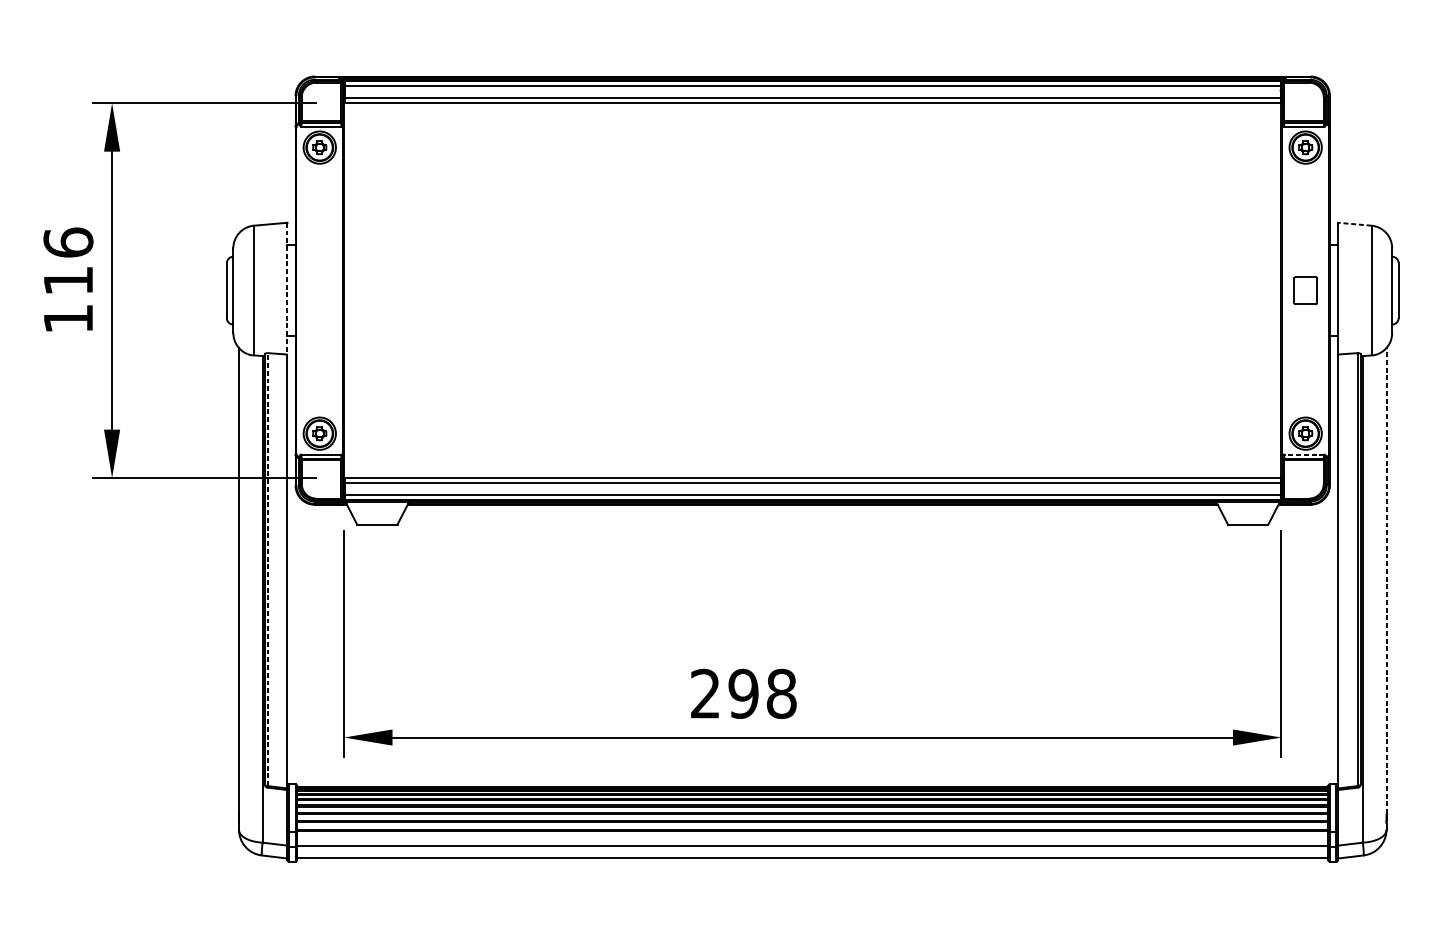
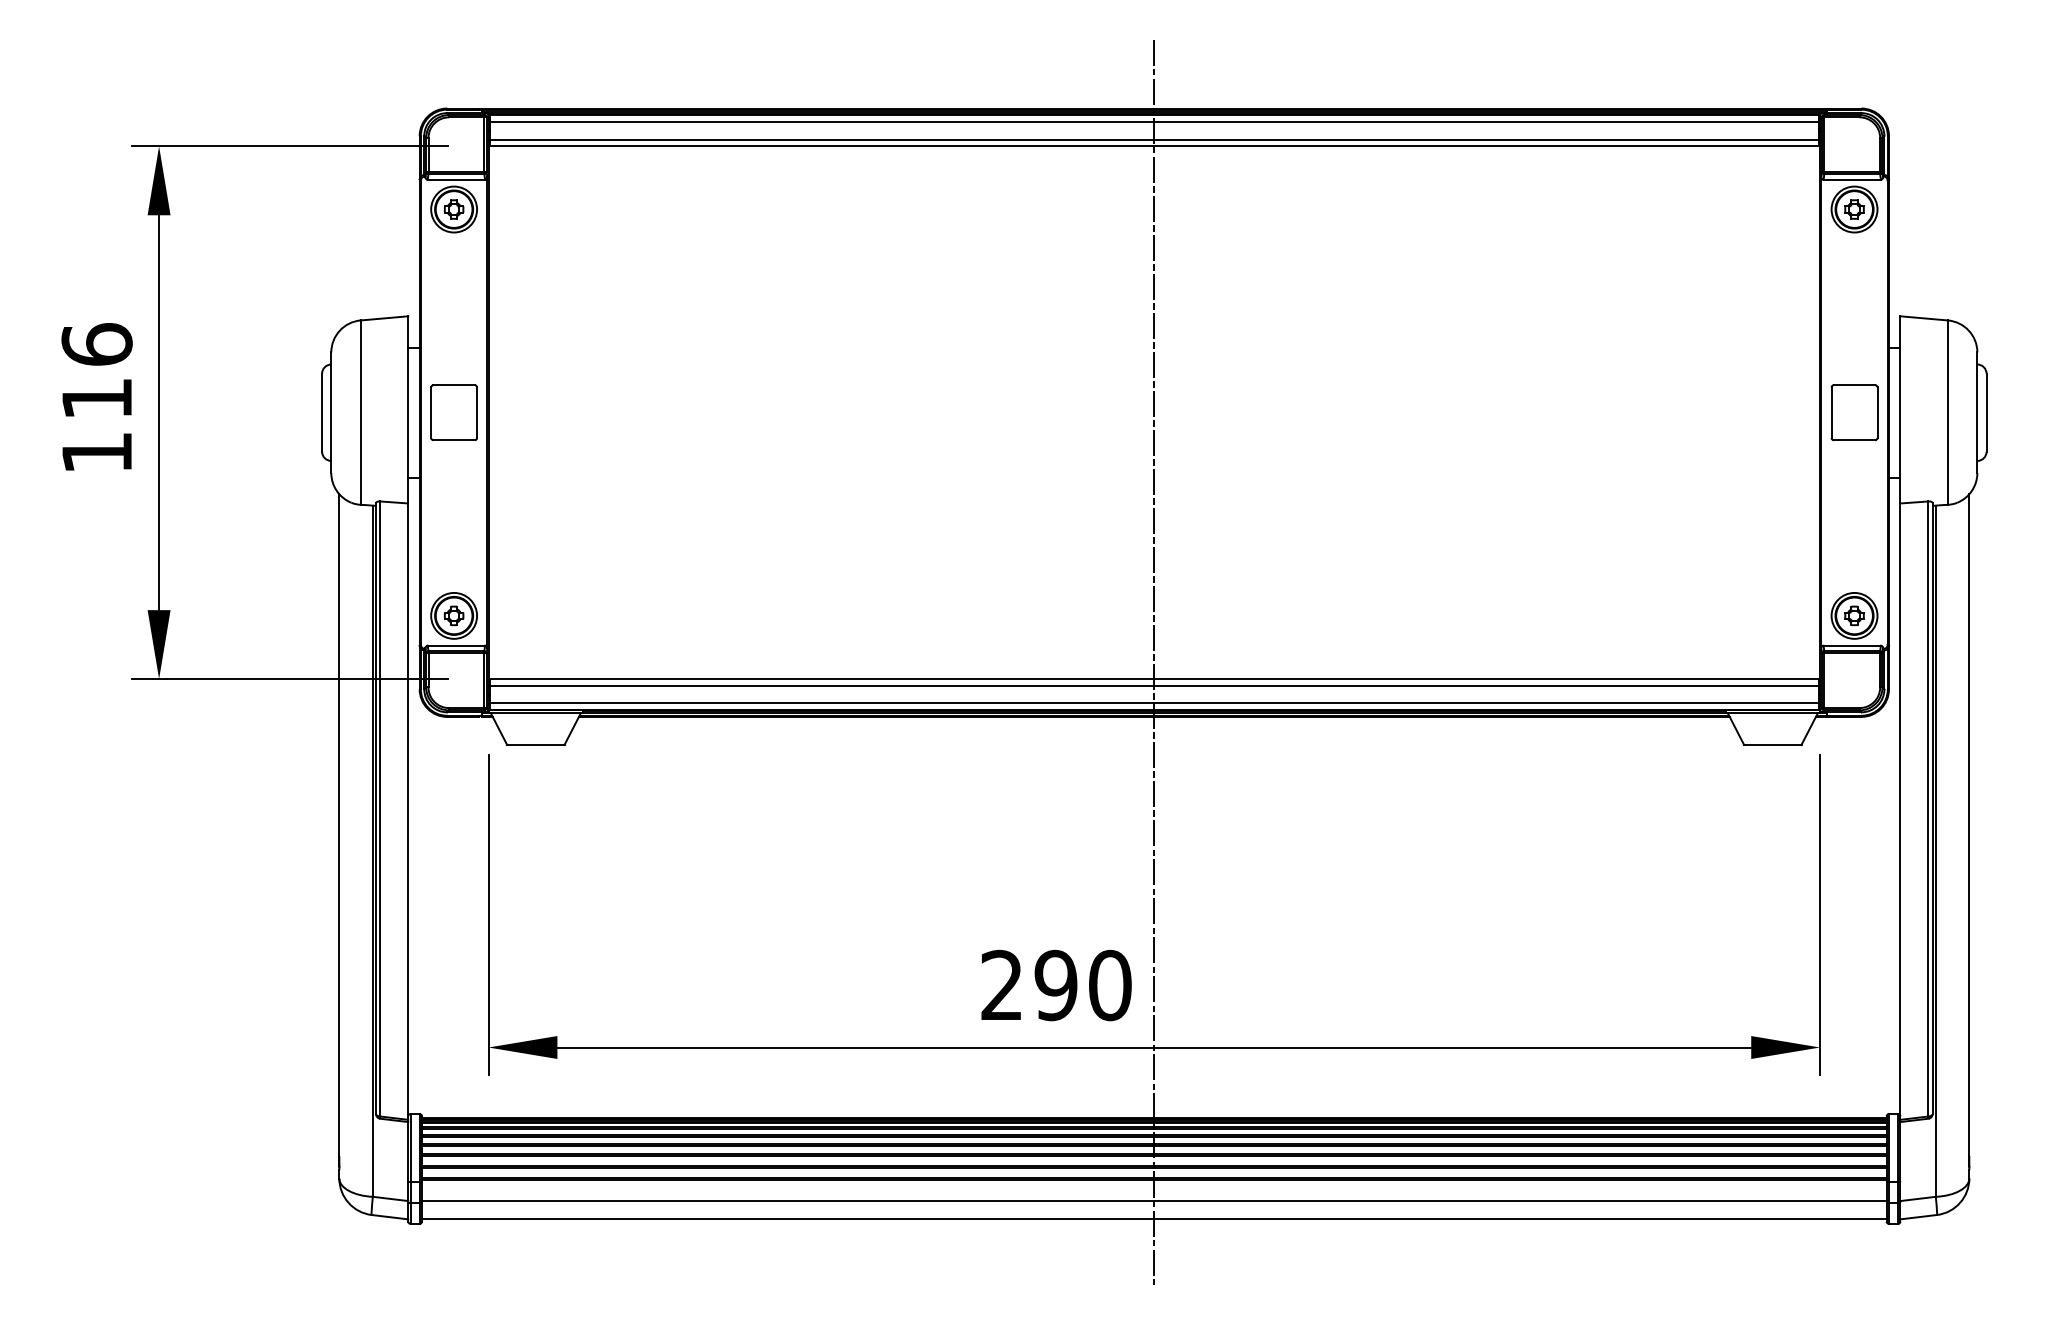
line: (1354, 224) -> (1924, 318), dashed -> solid
line: (287, 288) -> (408, 409), dashed -> solid
part: (319, 290) -> (453, 412), added
part: (1305, 290) -> (1854, 412), size x1.43
line: (1304, 454) -> (1852, 645), dashed -> solid
line: (812, 467) -> (1154, 663), added
line: (267, 569) -> (380, 808), dashed -> solid
line: (1386, 581) -> (1969, 825), dashed -> solid
text: (781, 693) -> (1110, 985), 298 -> 290

